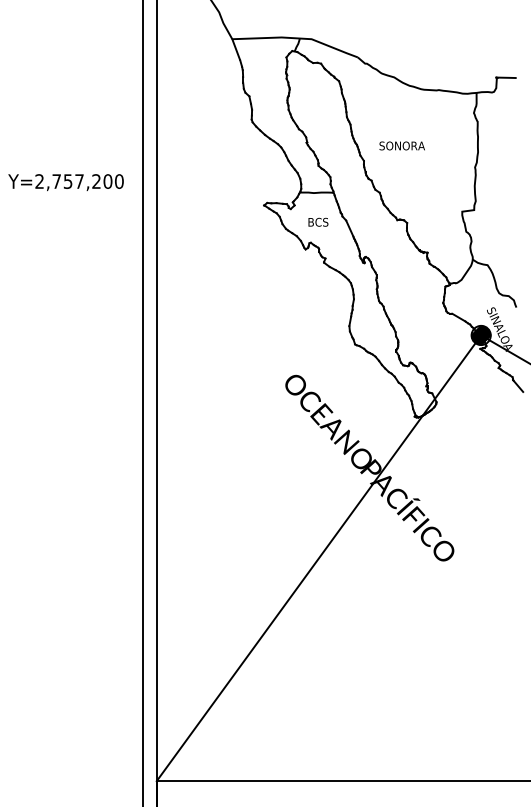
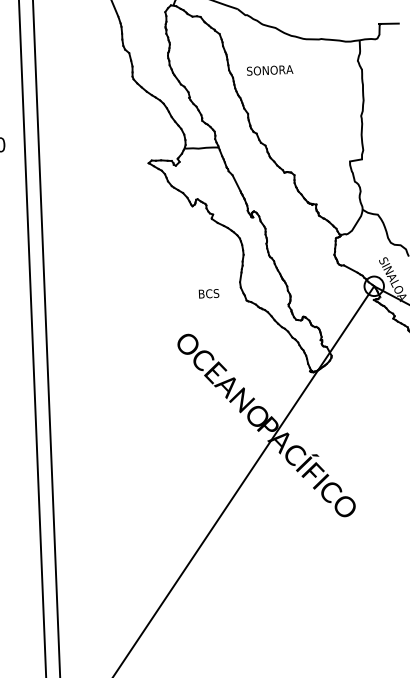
text: (401, 145) -> (269, 69), moved
text: (318, 221) -> (209, 292), moved
hatch: (480, 335) -> (373, 286), removed

